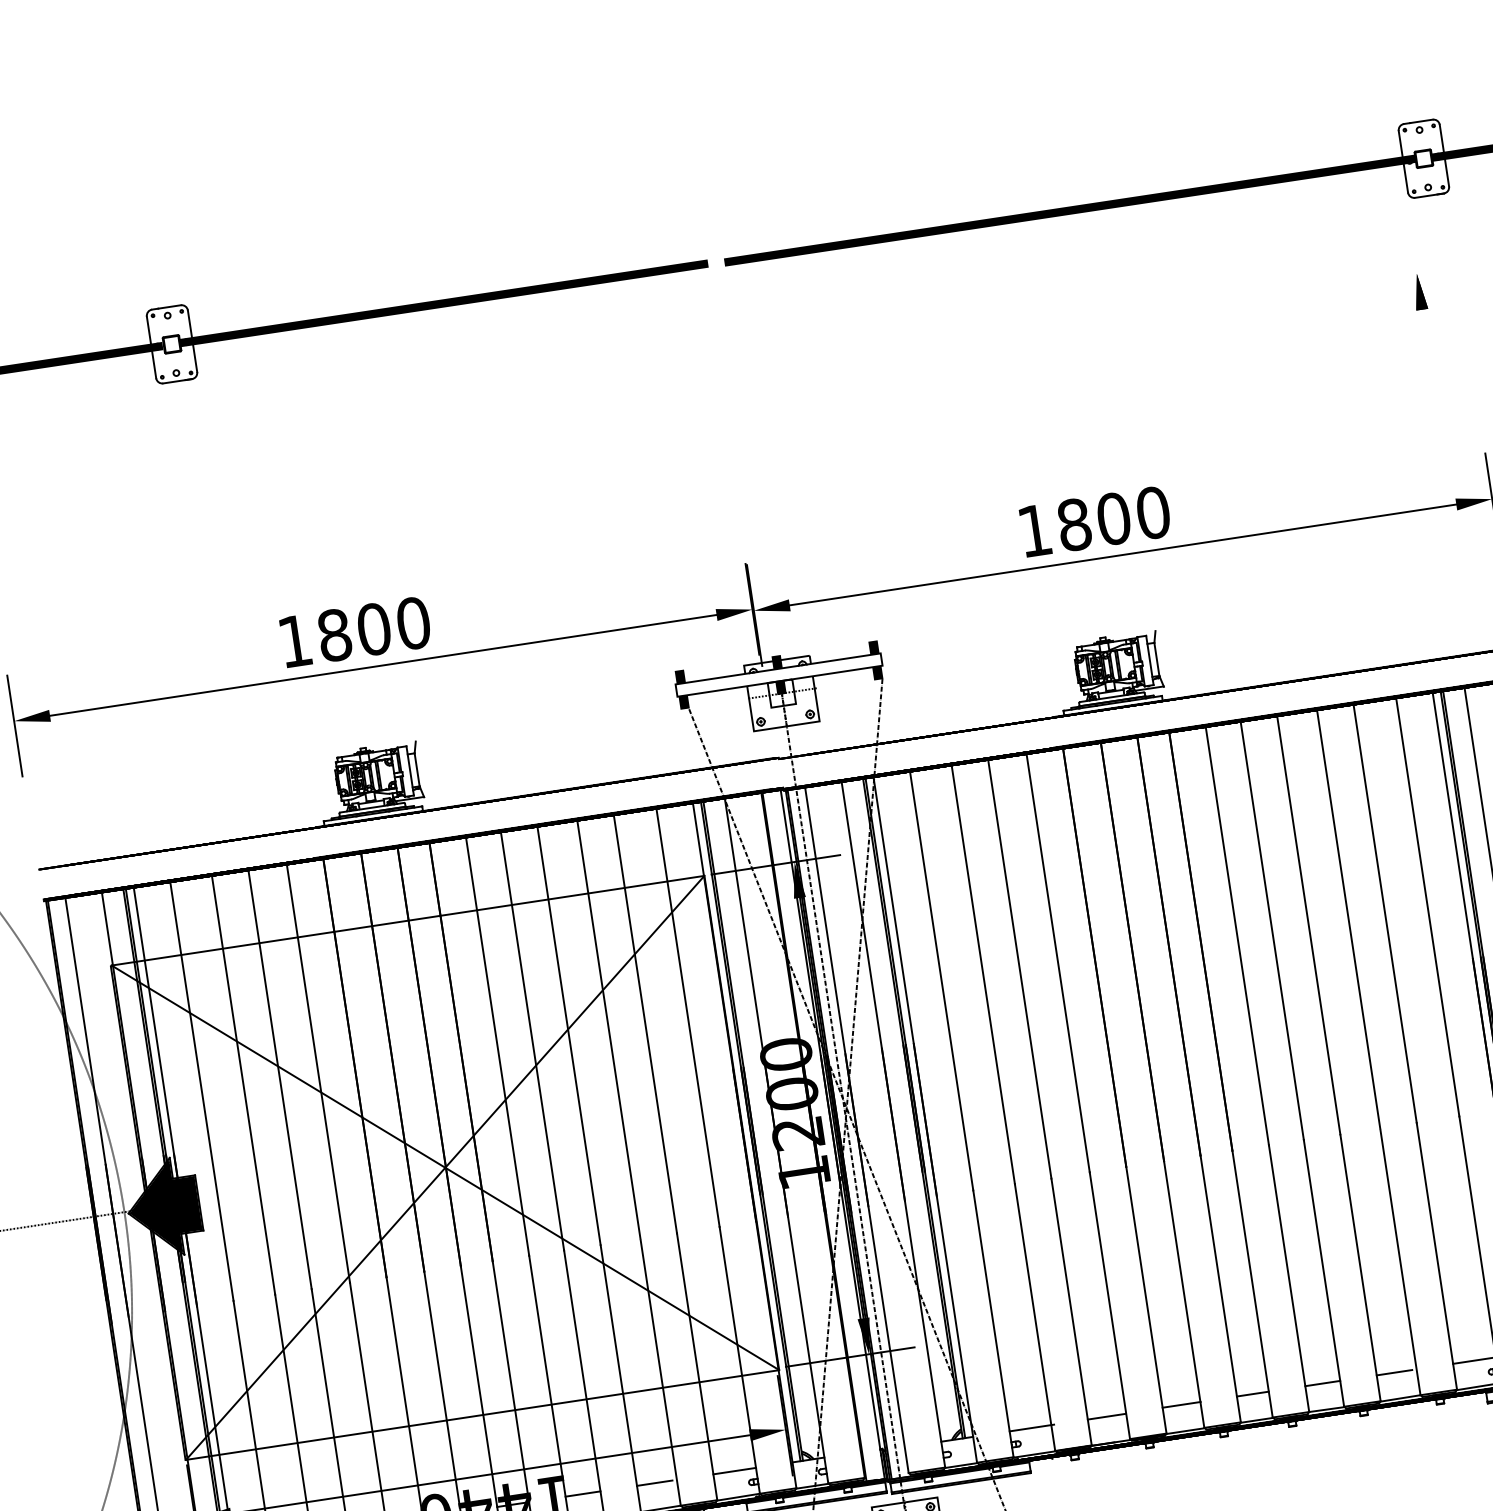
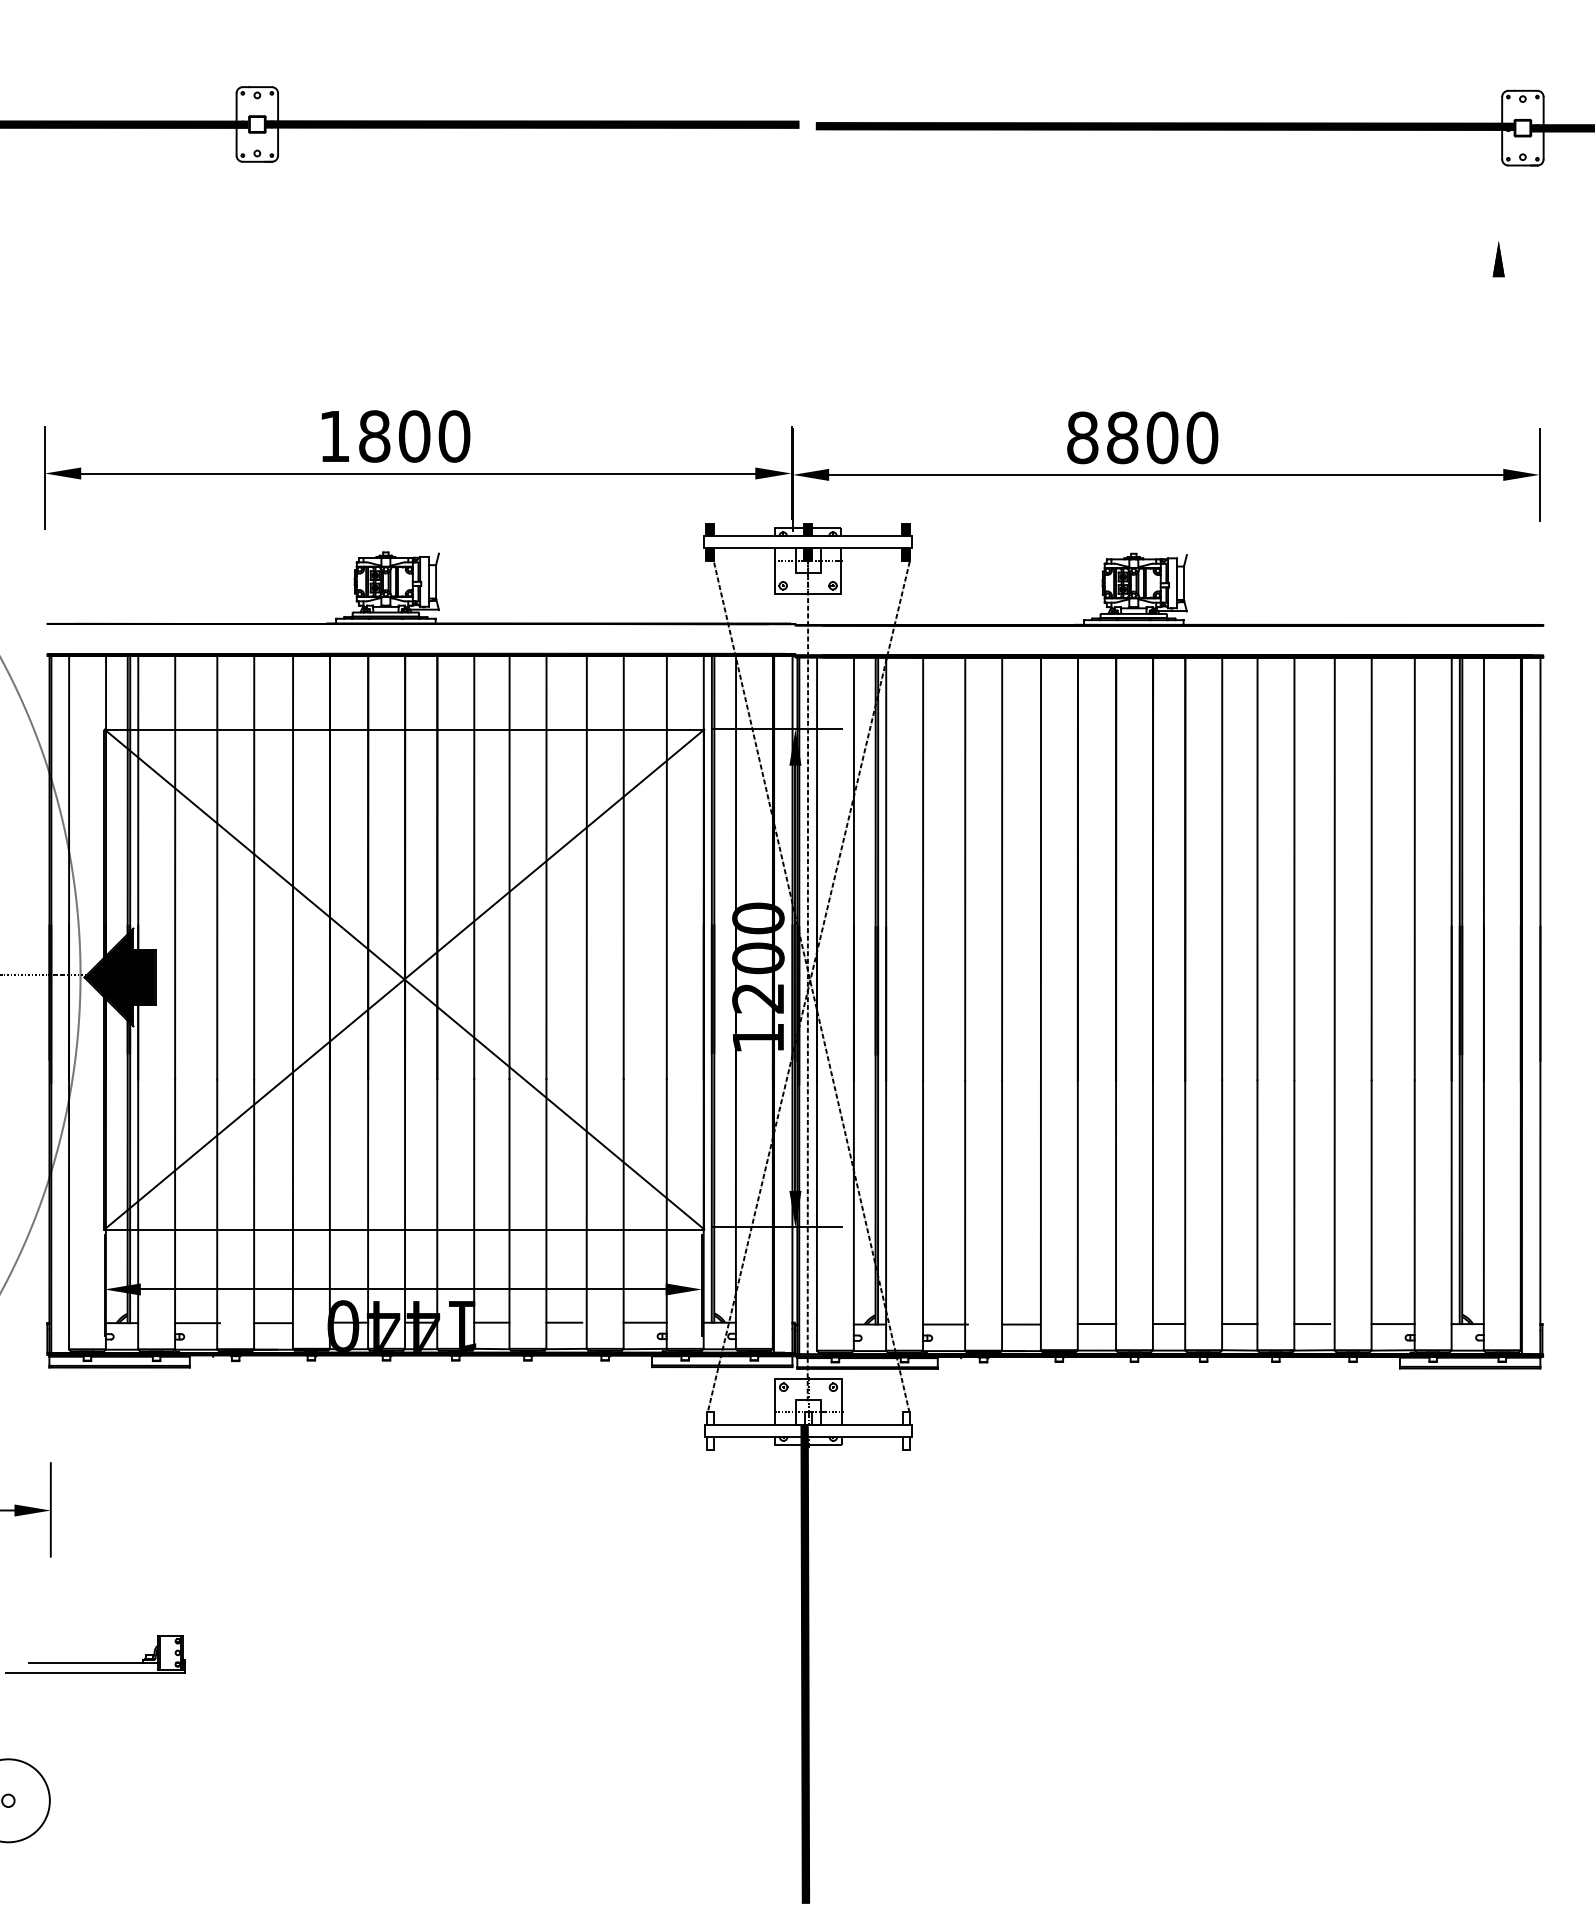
text: (1034, 530) -> (1082, 437), 1800 -> 8800

